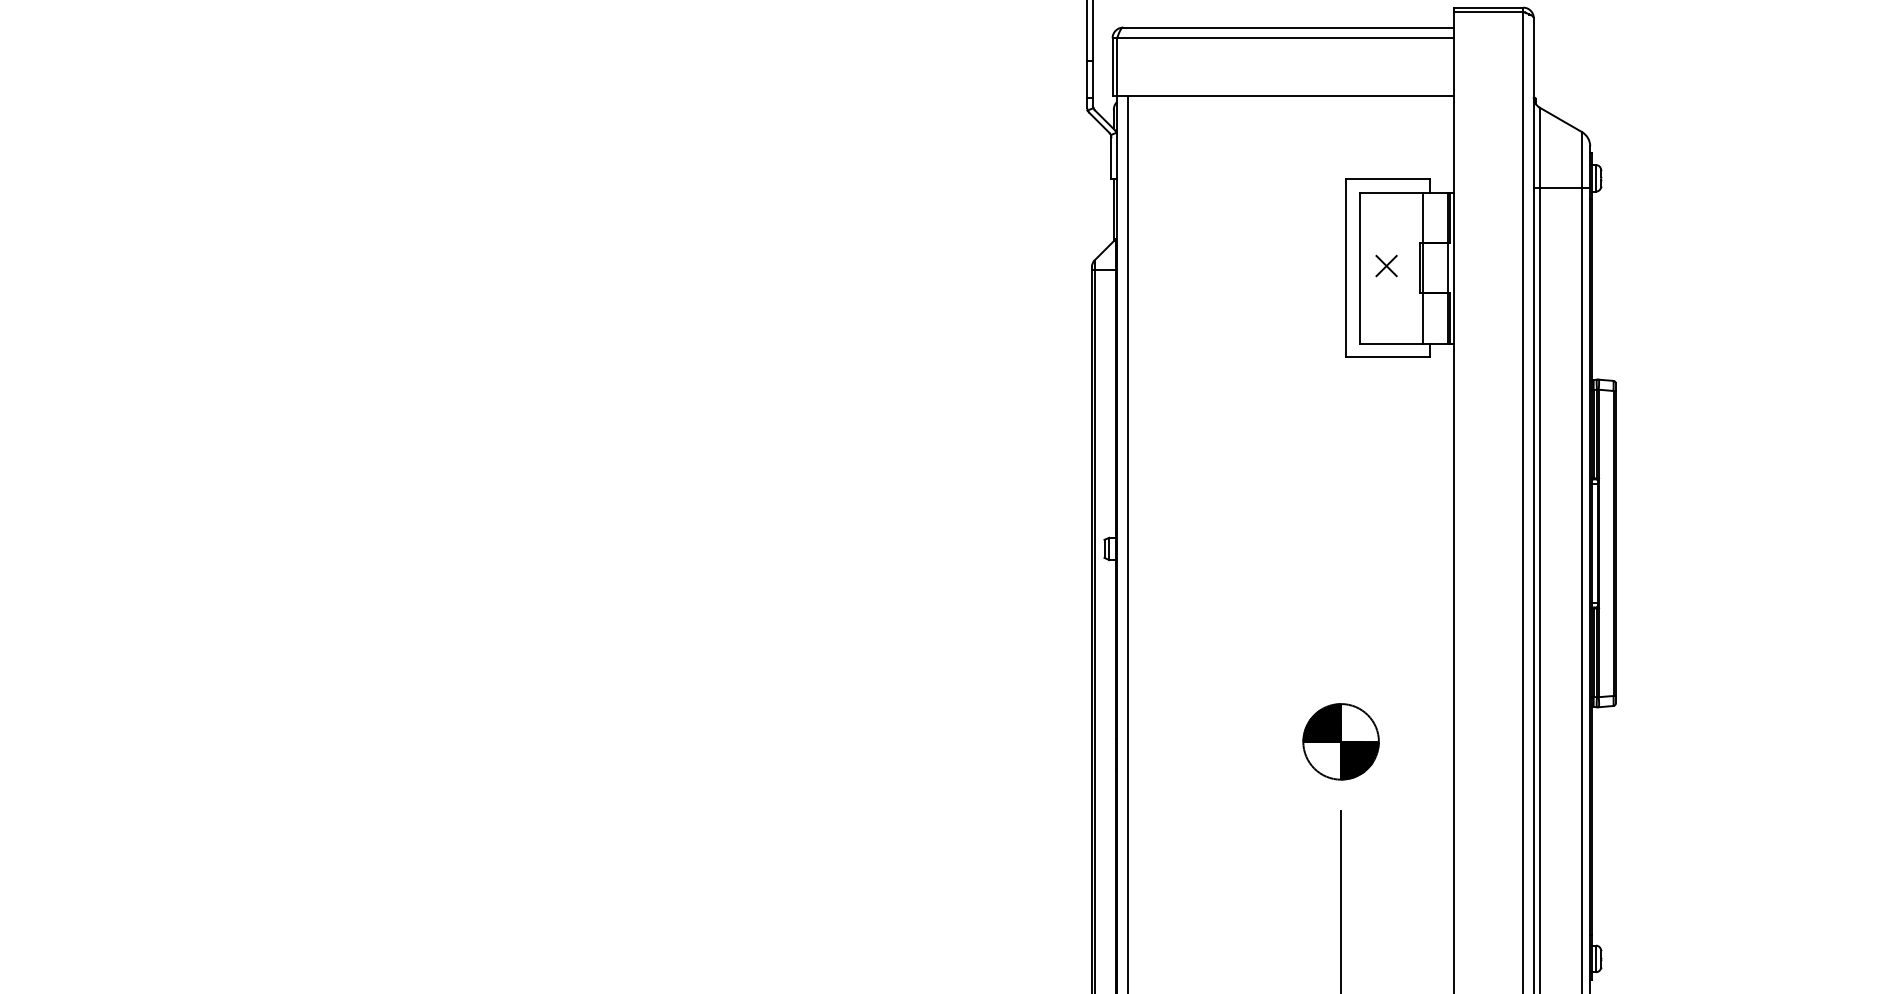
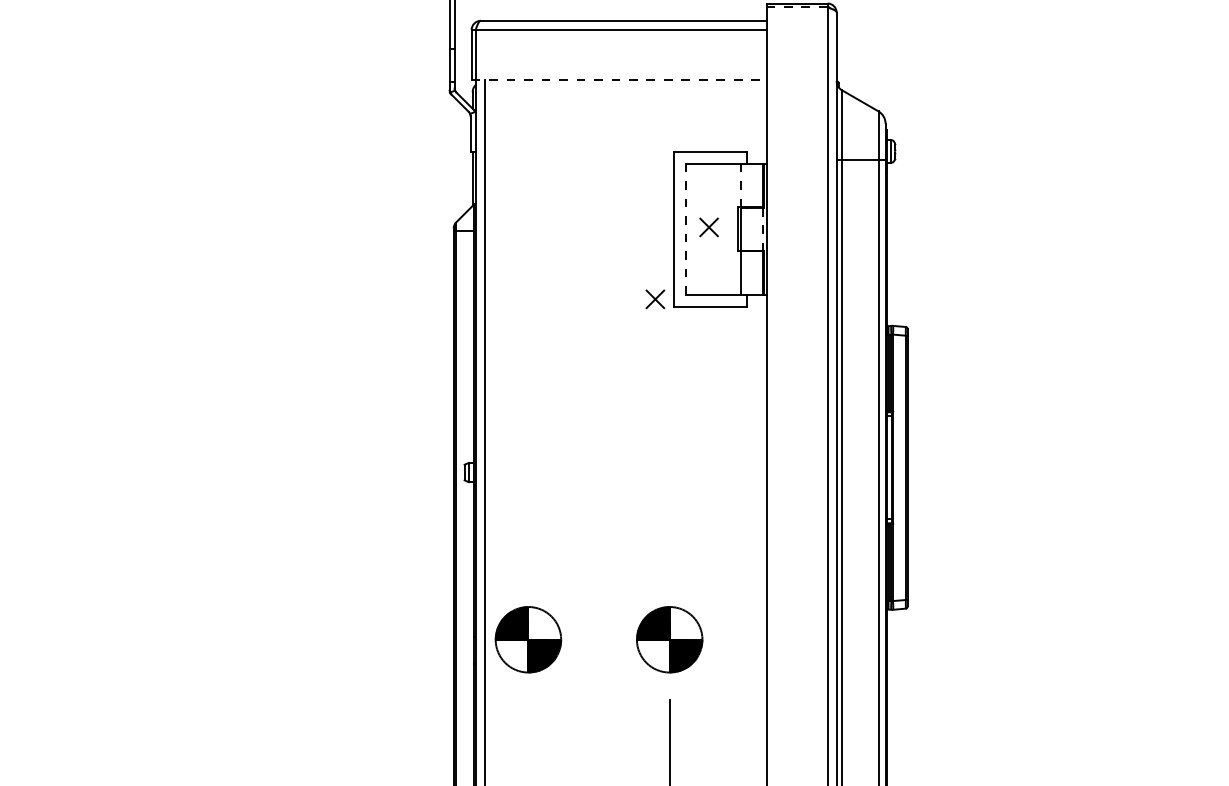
line: (1488, 12) -> (797, 7), solid -> dashed
line: (1283, 95) -> (619, 79), solid -> dashed
line: (1422, 217) -> (740, 185), solid -> dashed
line: (1359, 268) -> (685, 229), solid -> dashed
line: (1448, 268) -> (762, 229), solid -> dashed
part: (1324, 348) -> (655, 298), added
part: (1177, 741) -> (527, 639), added

